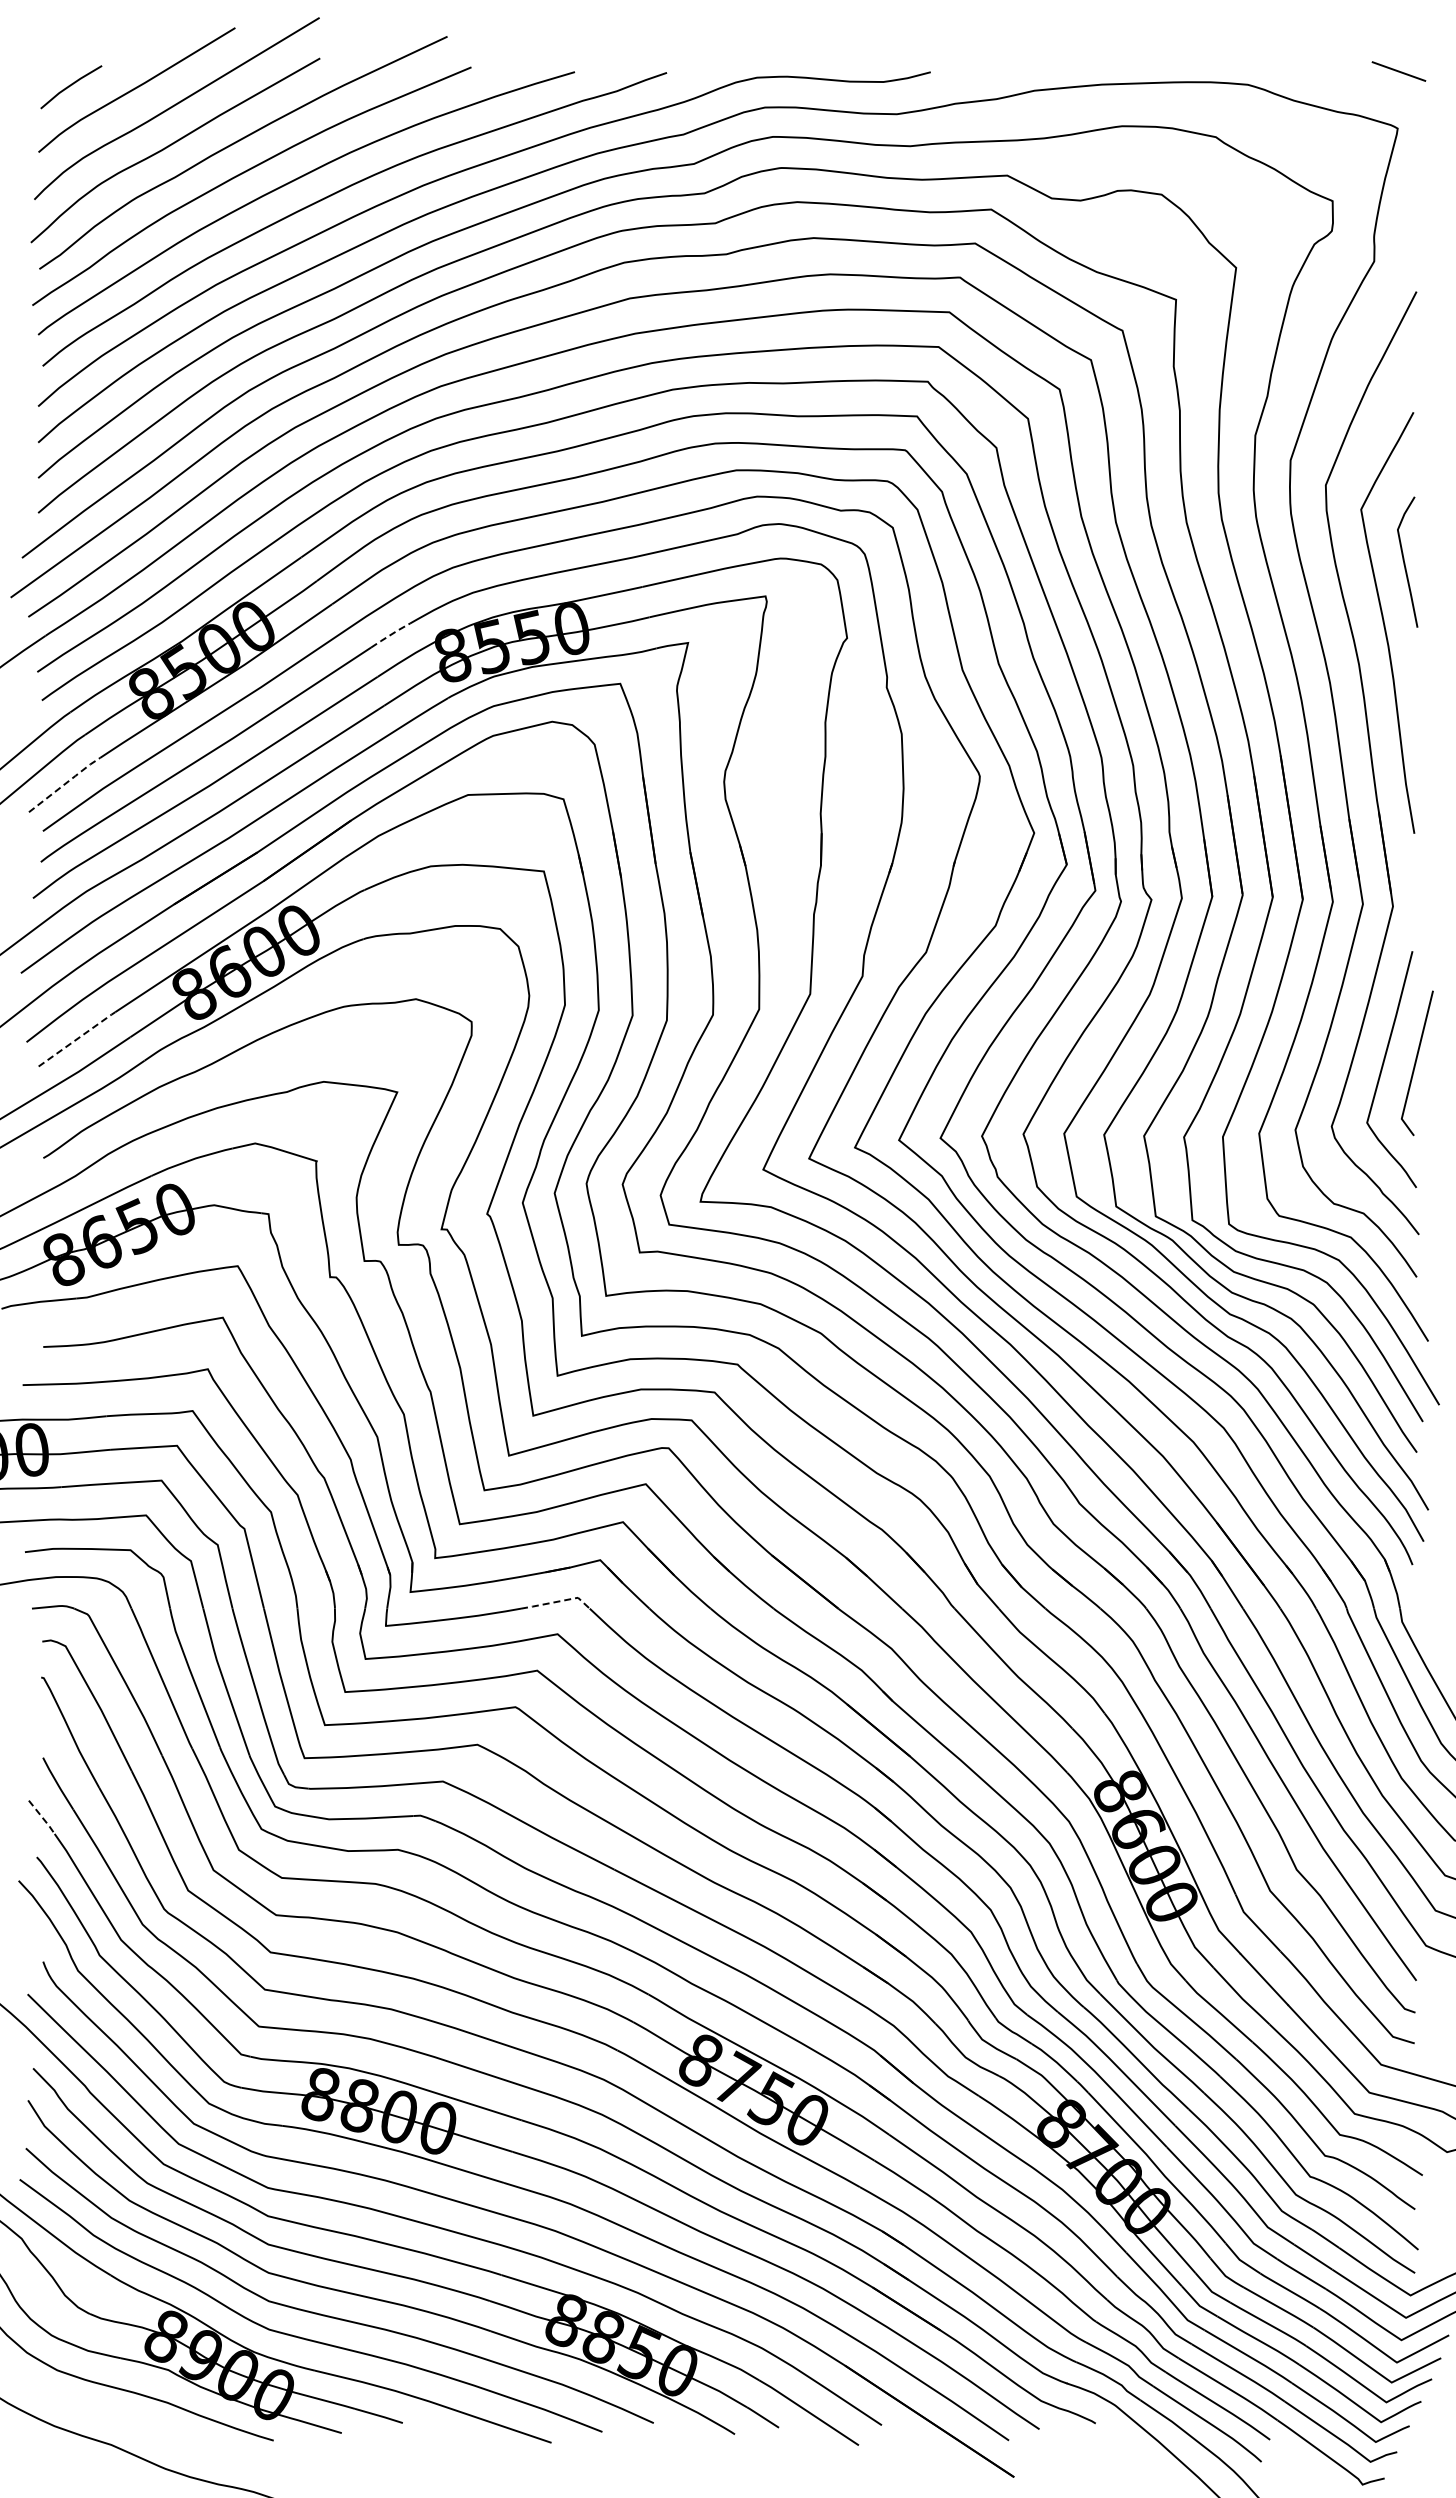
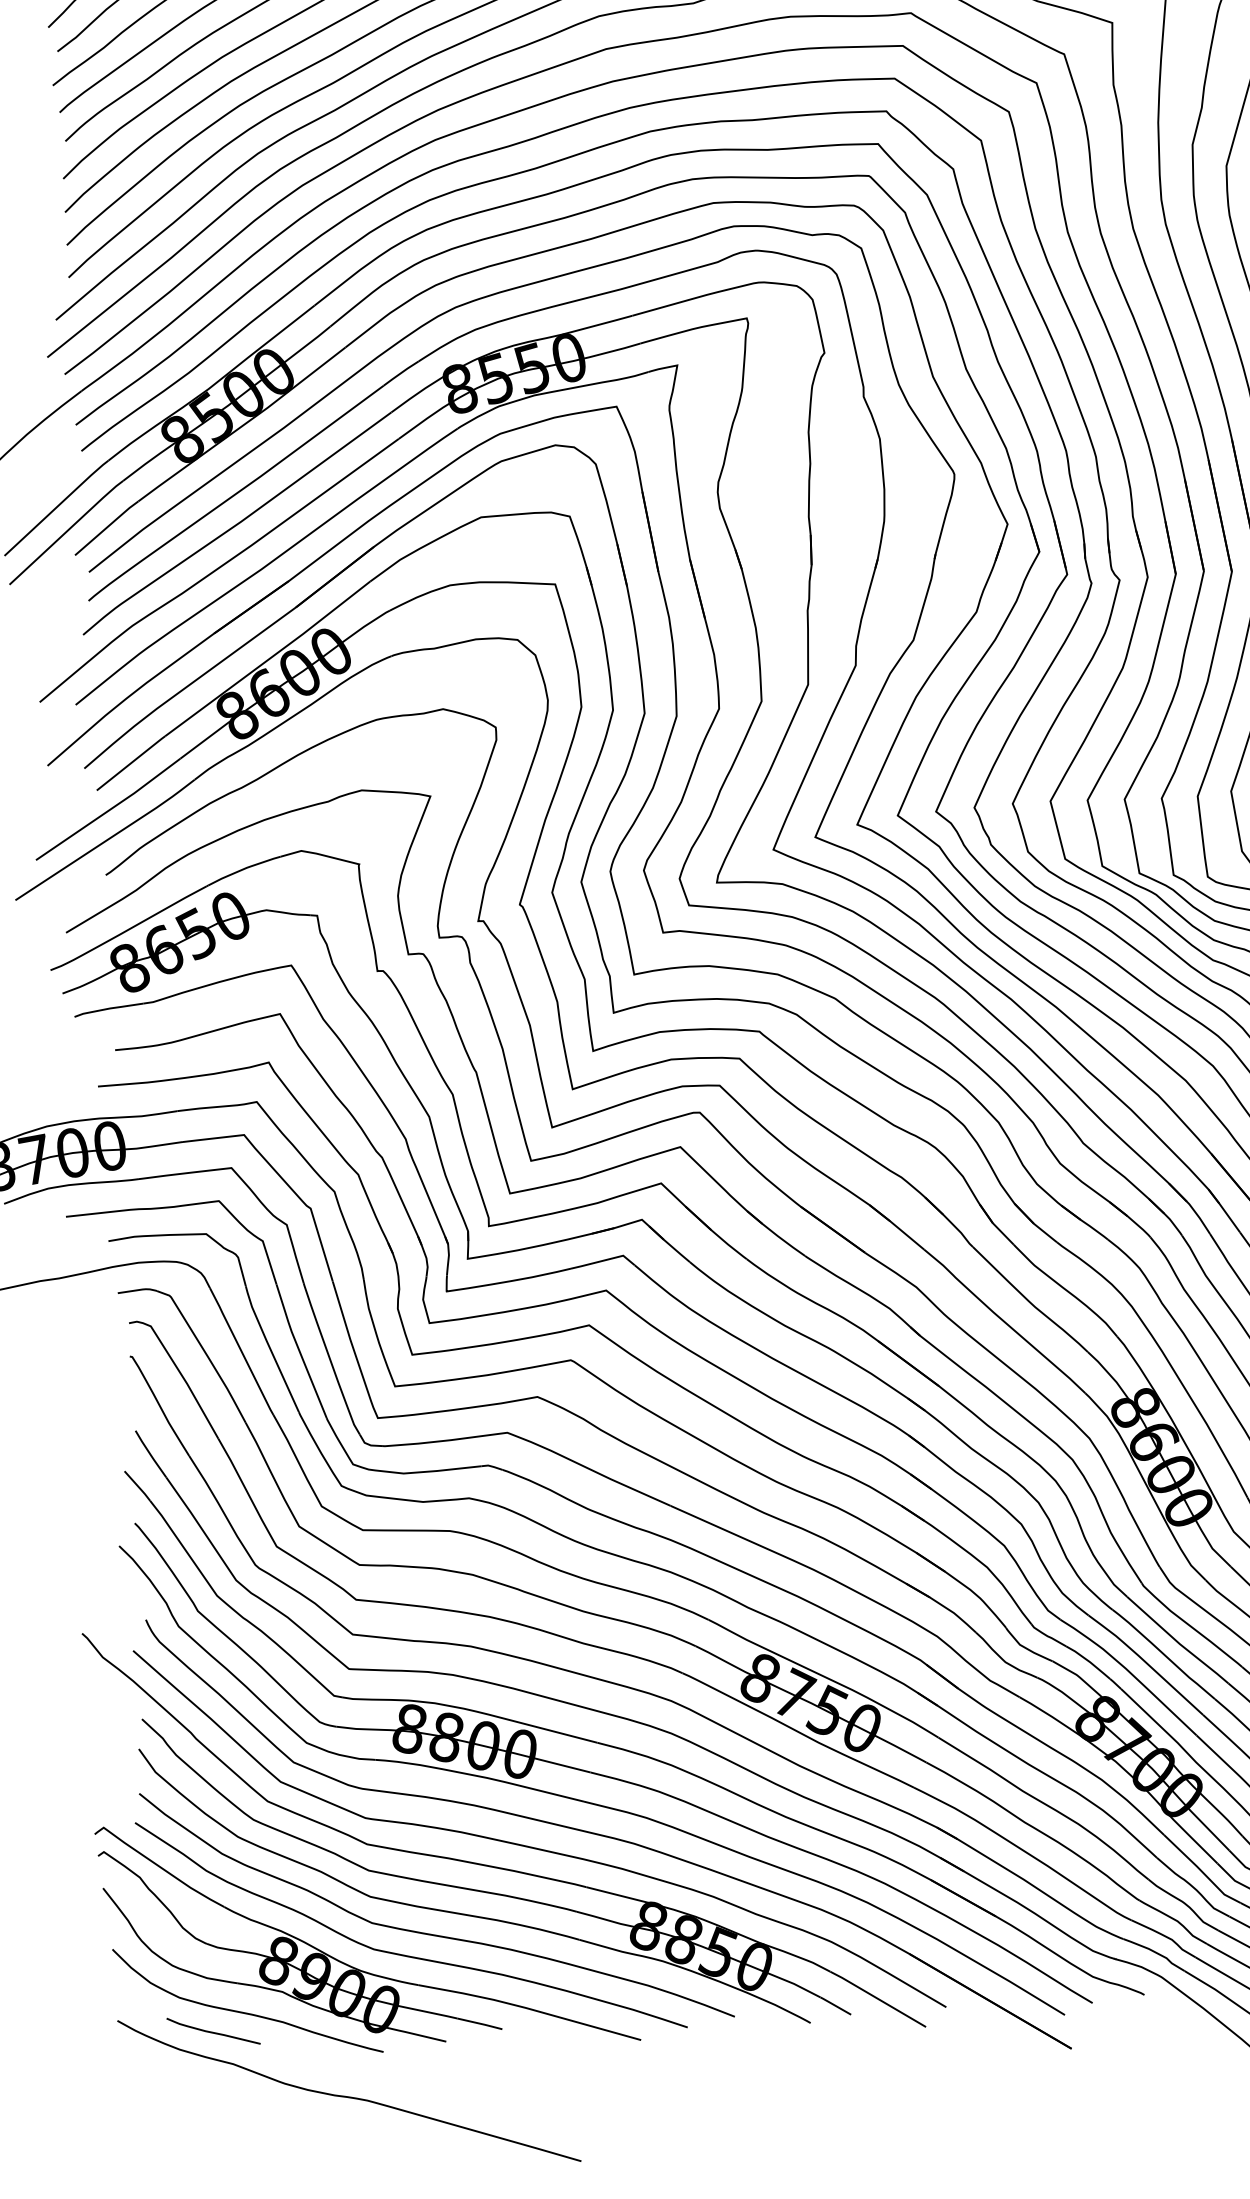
line: (390, 634) -> (401, 372), dashed -> solid
line: (65, 783) -> (107, 526), dashed -> solid
line: (77, 1038) -> (131, 762), dashed -> solid
line: (557, 1601) -> (604, 1260), dashed -> solid
line: (42, 1818) -> (138, 1487), dashed -> solid
curve: (90, 2408) -> (212, 2031), added

